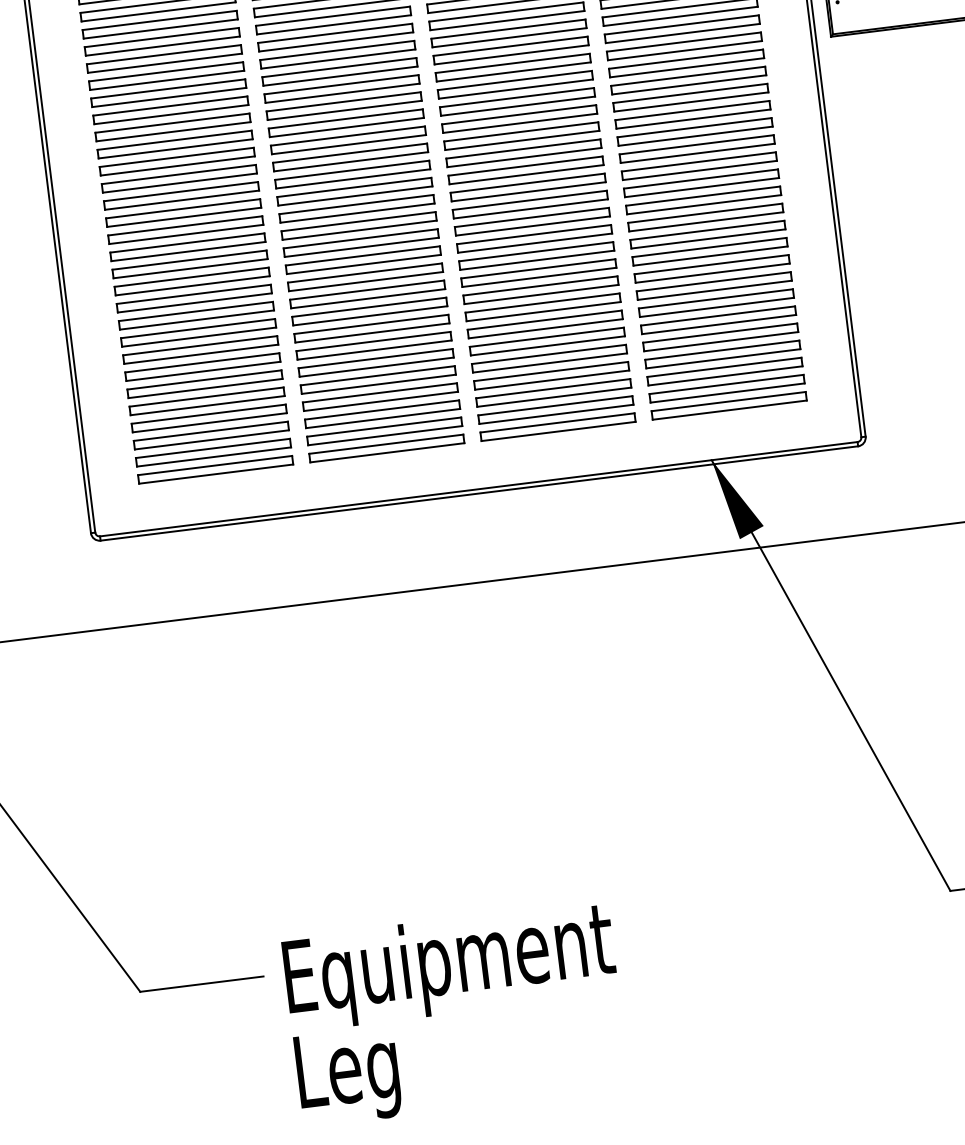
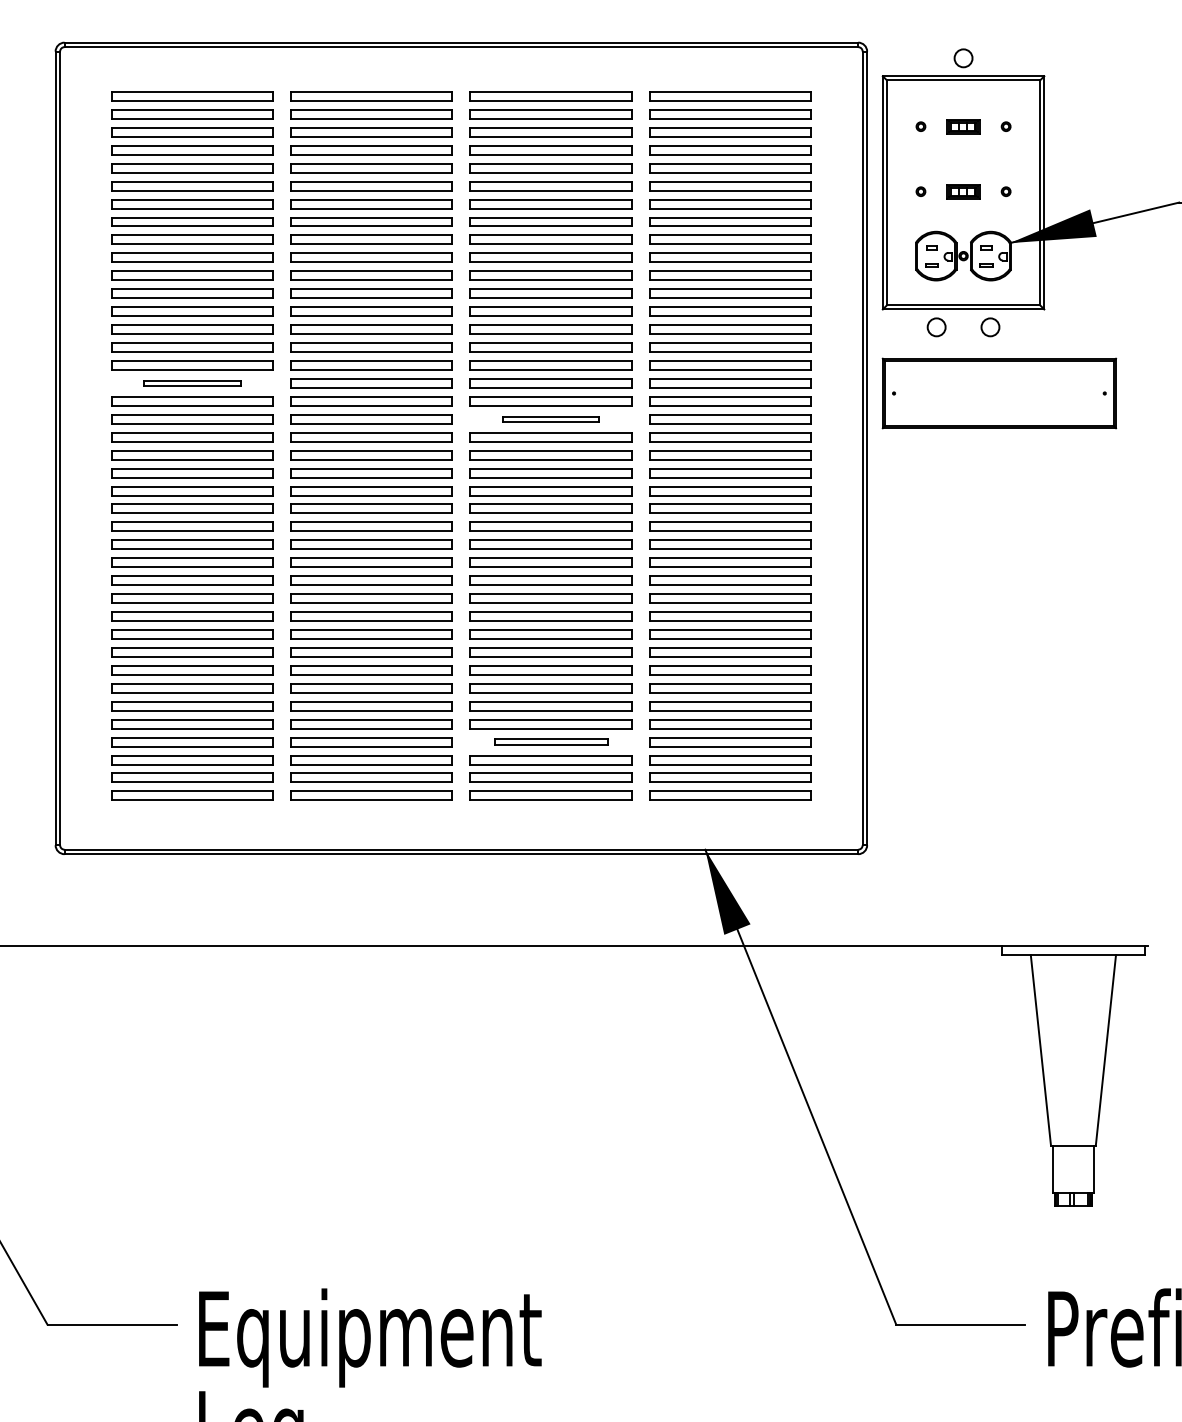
part: (512, 67) -> (550, 419), size x0.6
part: (166, 76) -> (192, 383), size x0.6
part: (551, 376) -> (550, 742), size x0.7

